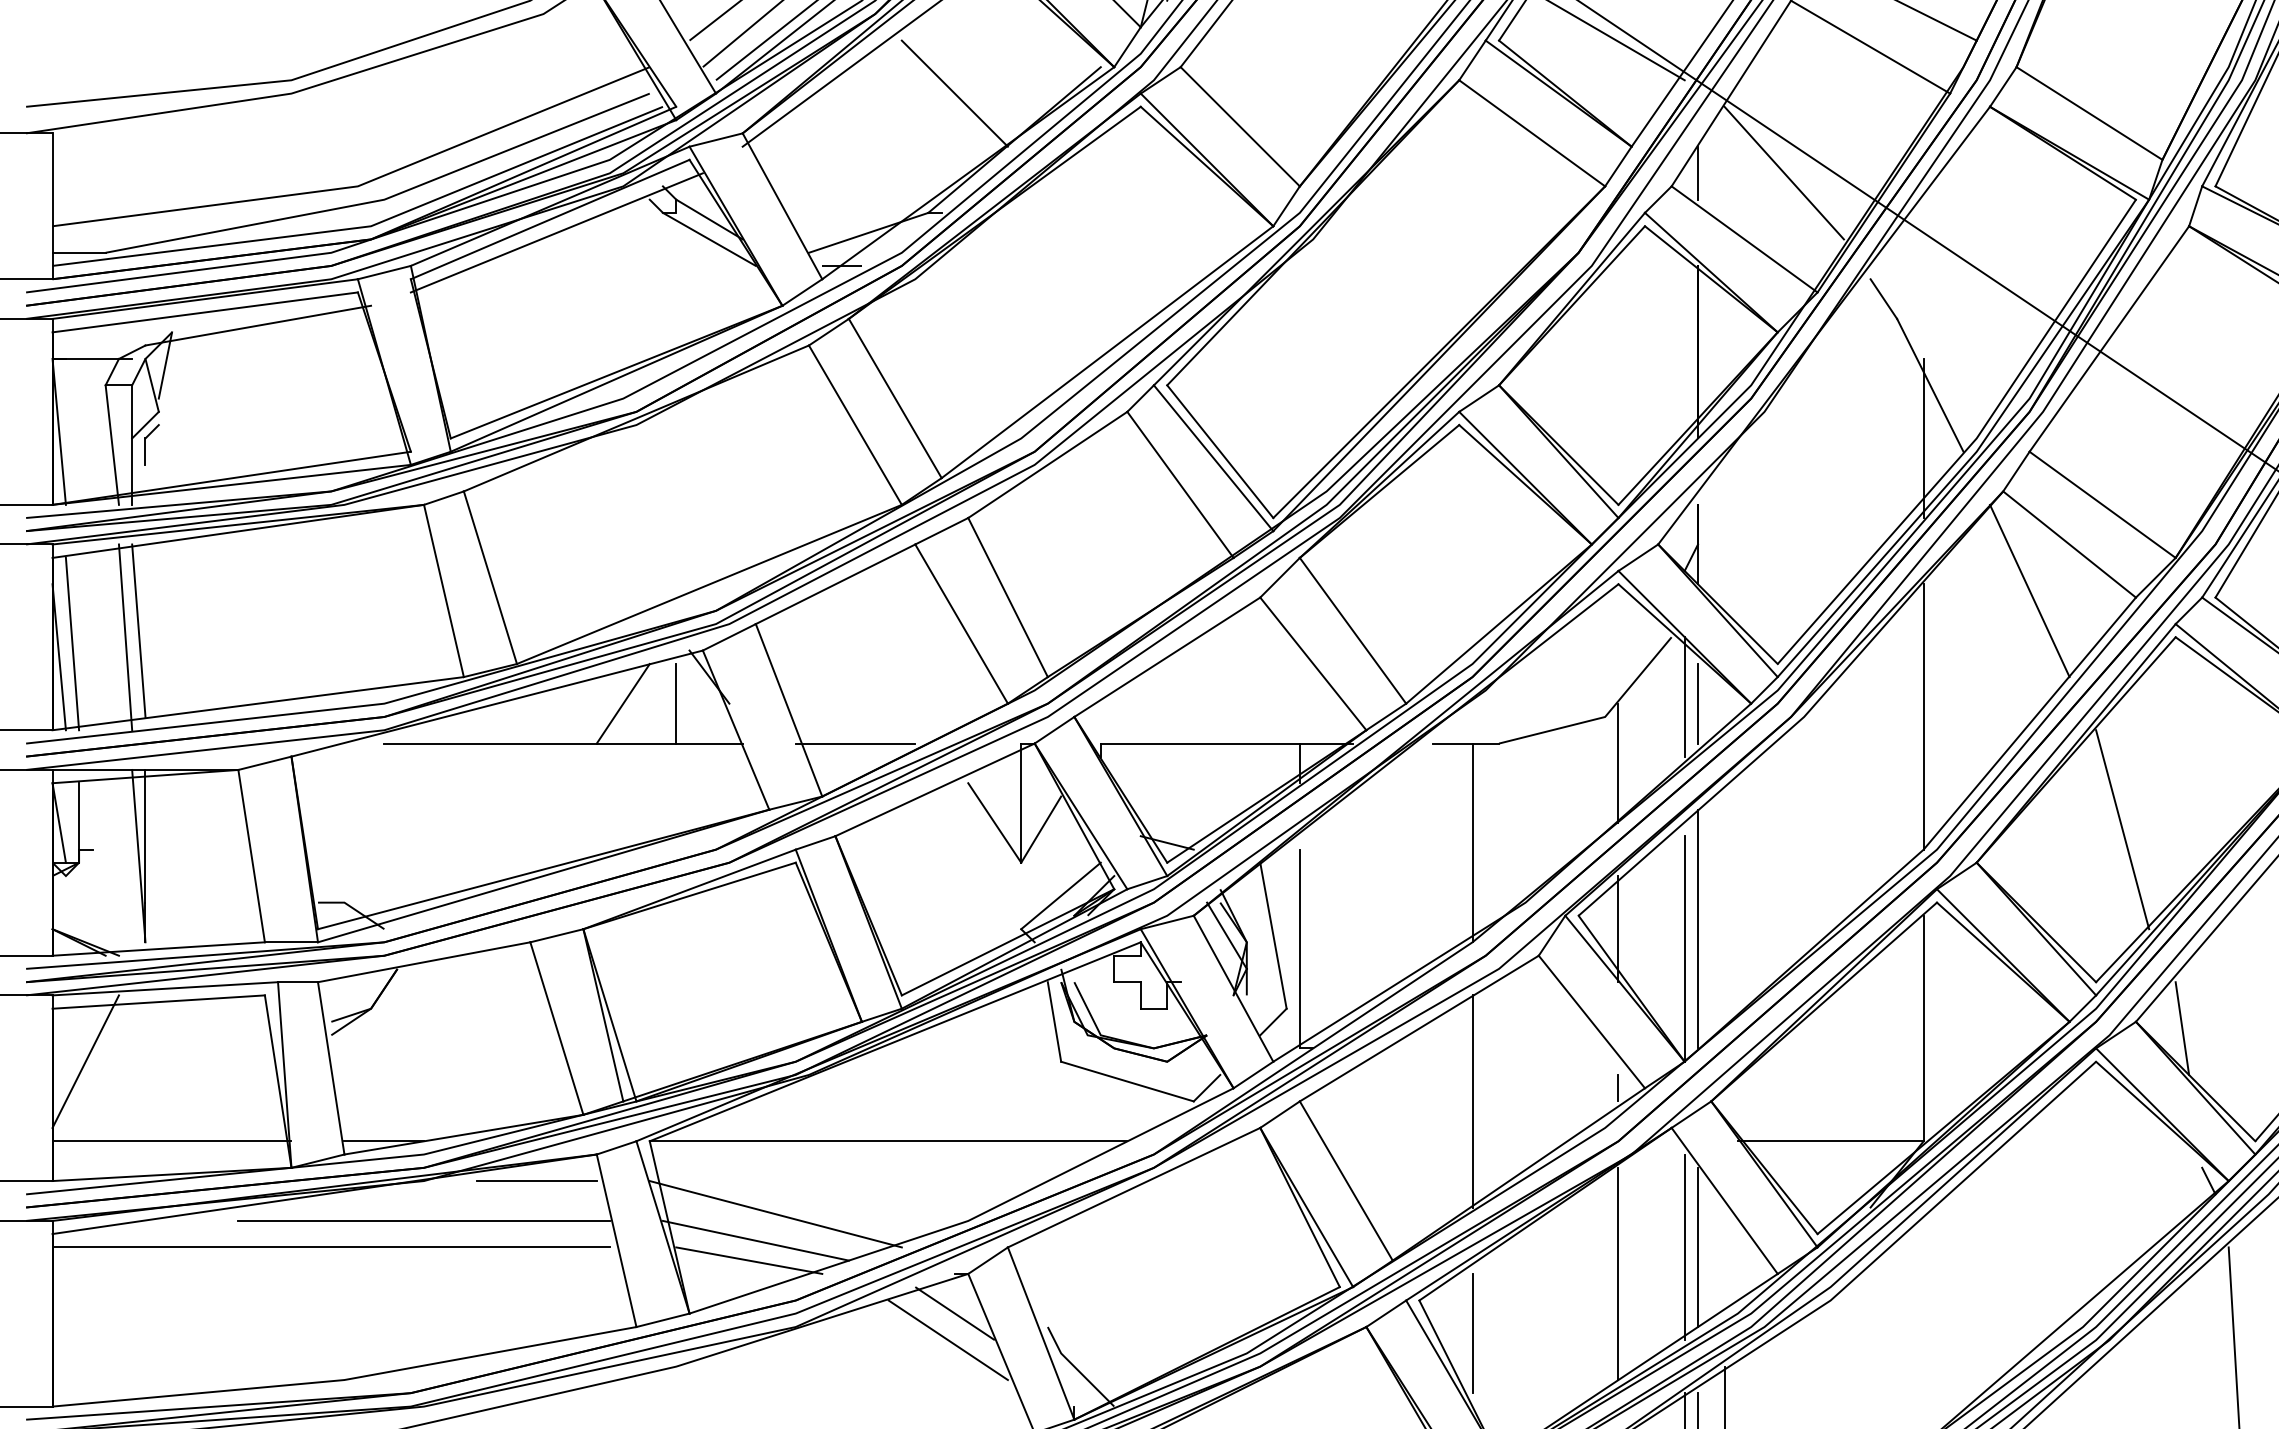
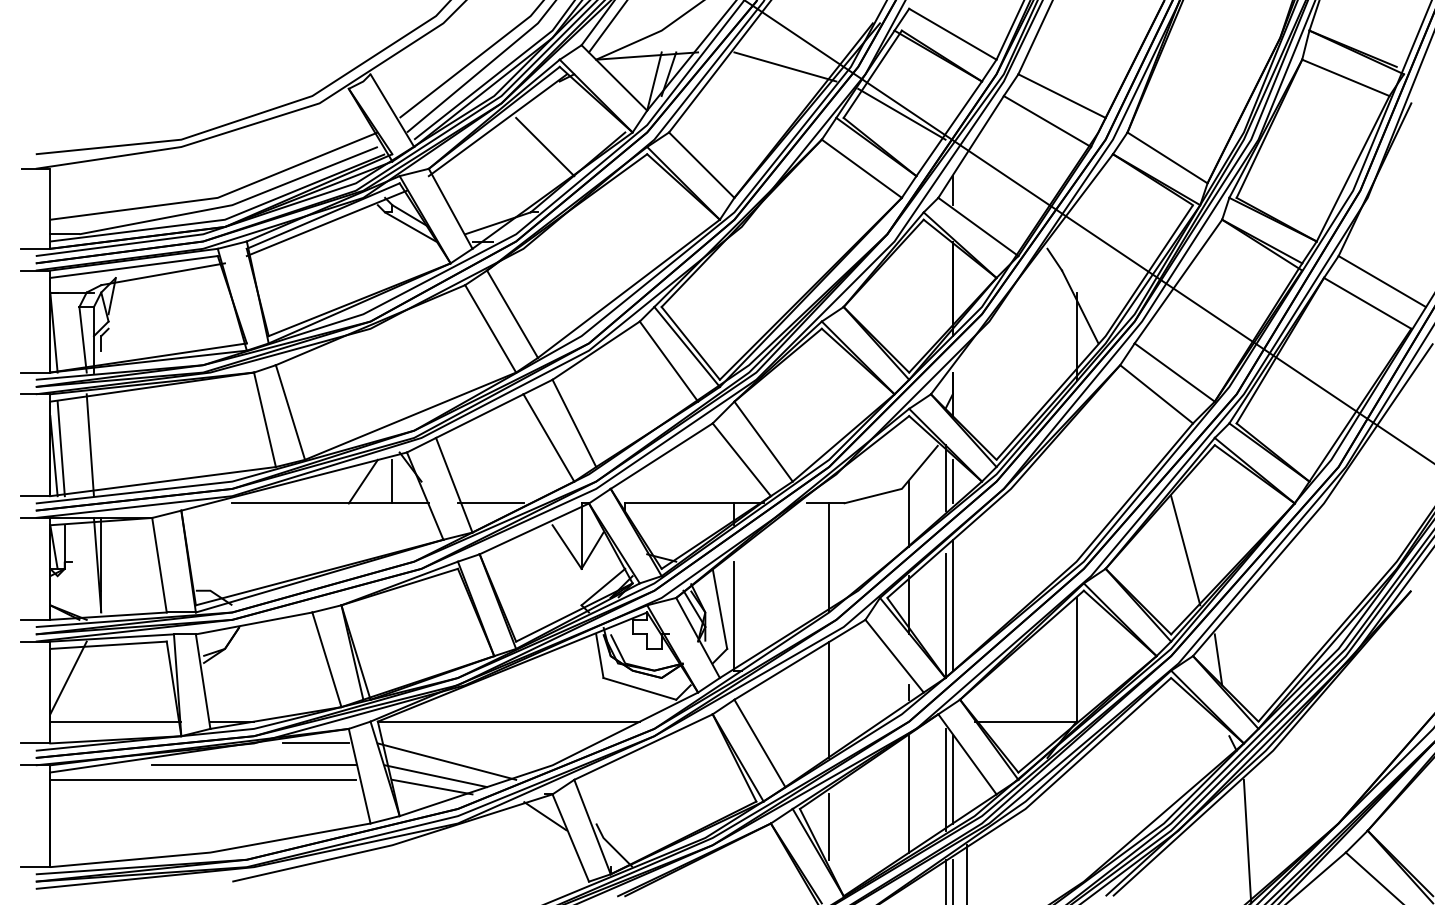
line: (1783, 172) -> (999, 190), removed
line: (2029, 590) -> (1134, 419), removed
line: (138, 630) -> (97, 441), removed
line: (1923, 716) -> (1076, 488), removed
line: (948, 1339) -> (541, 830), removed

